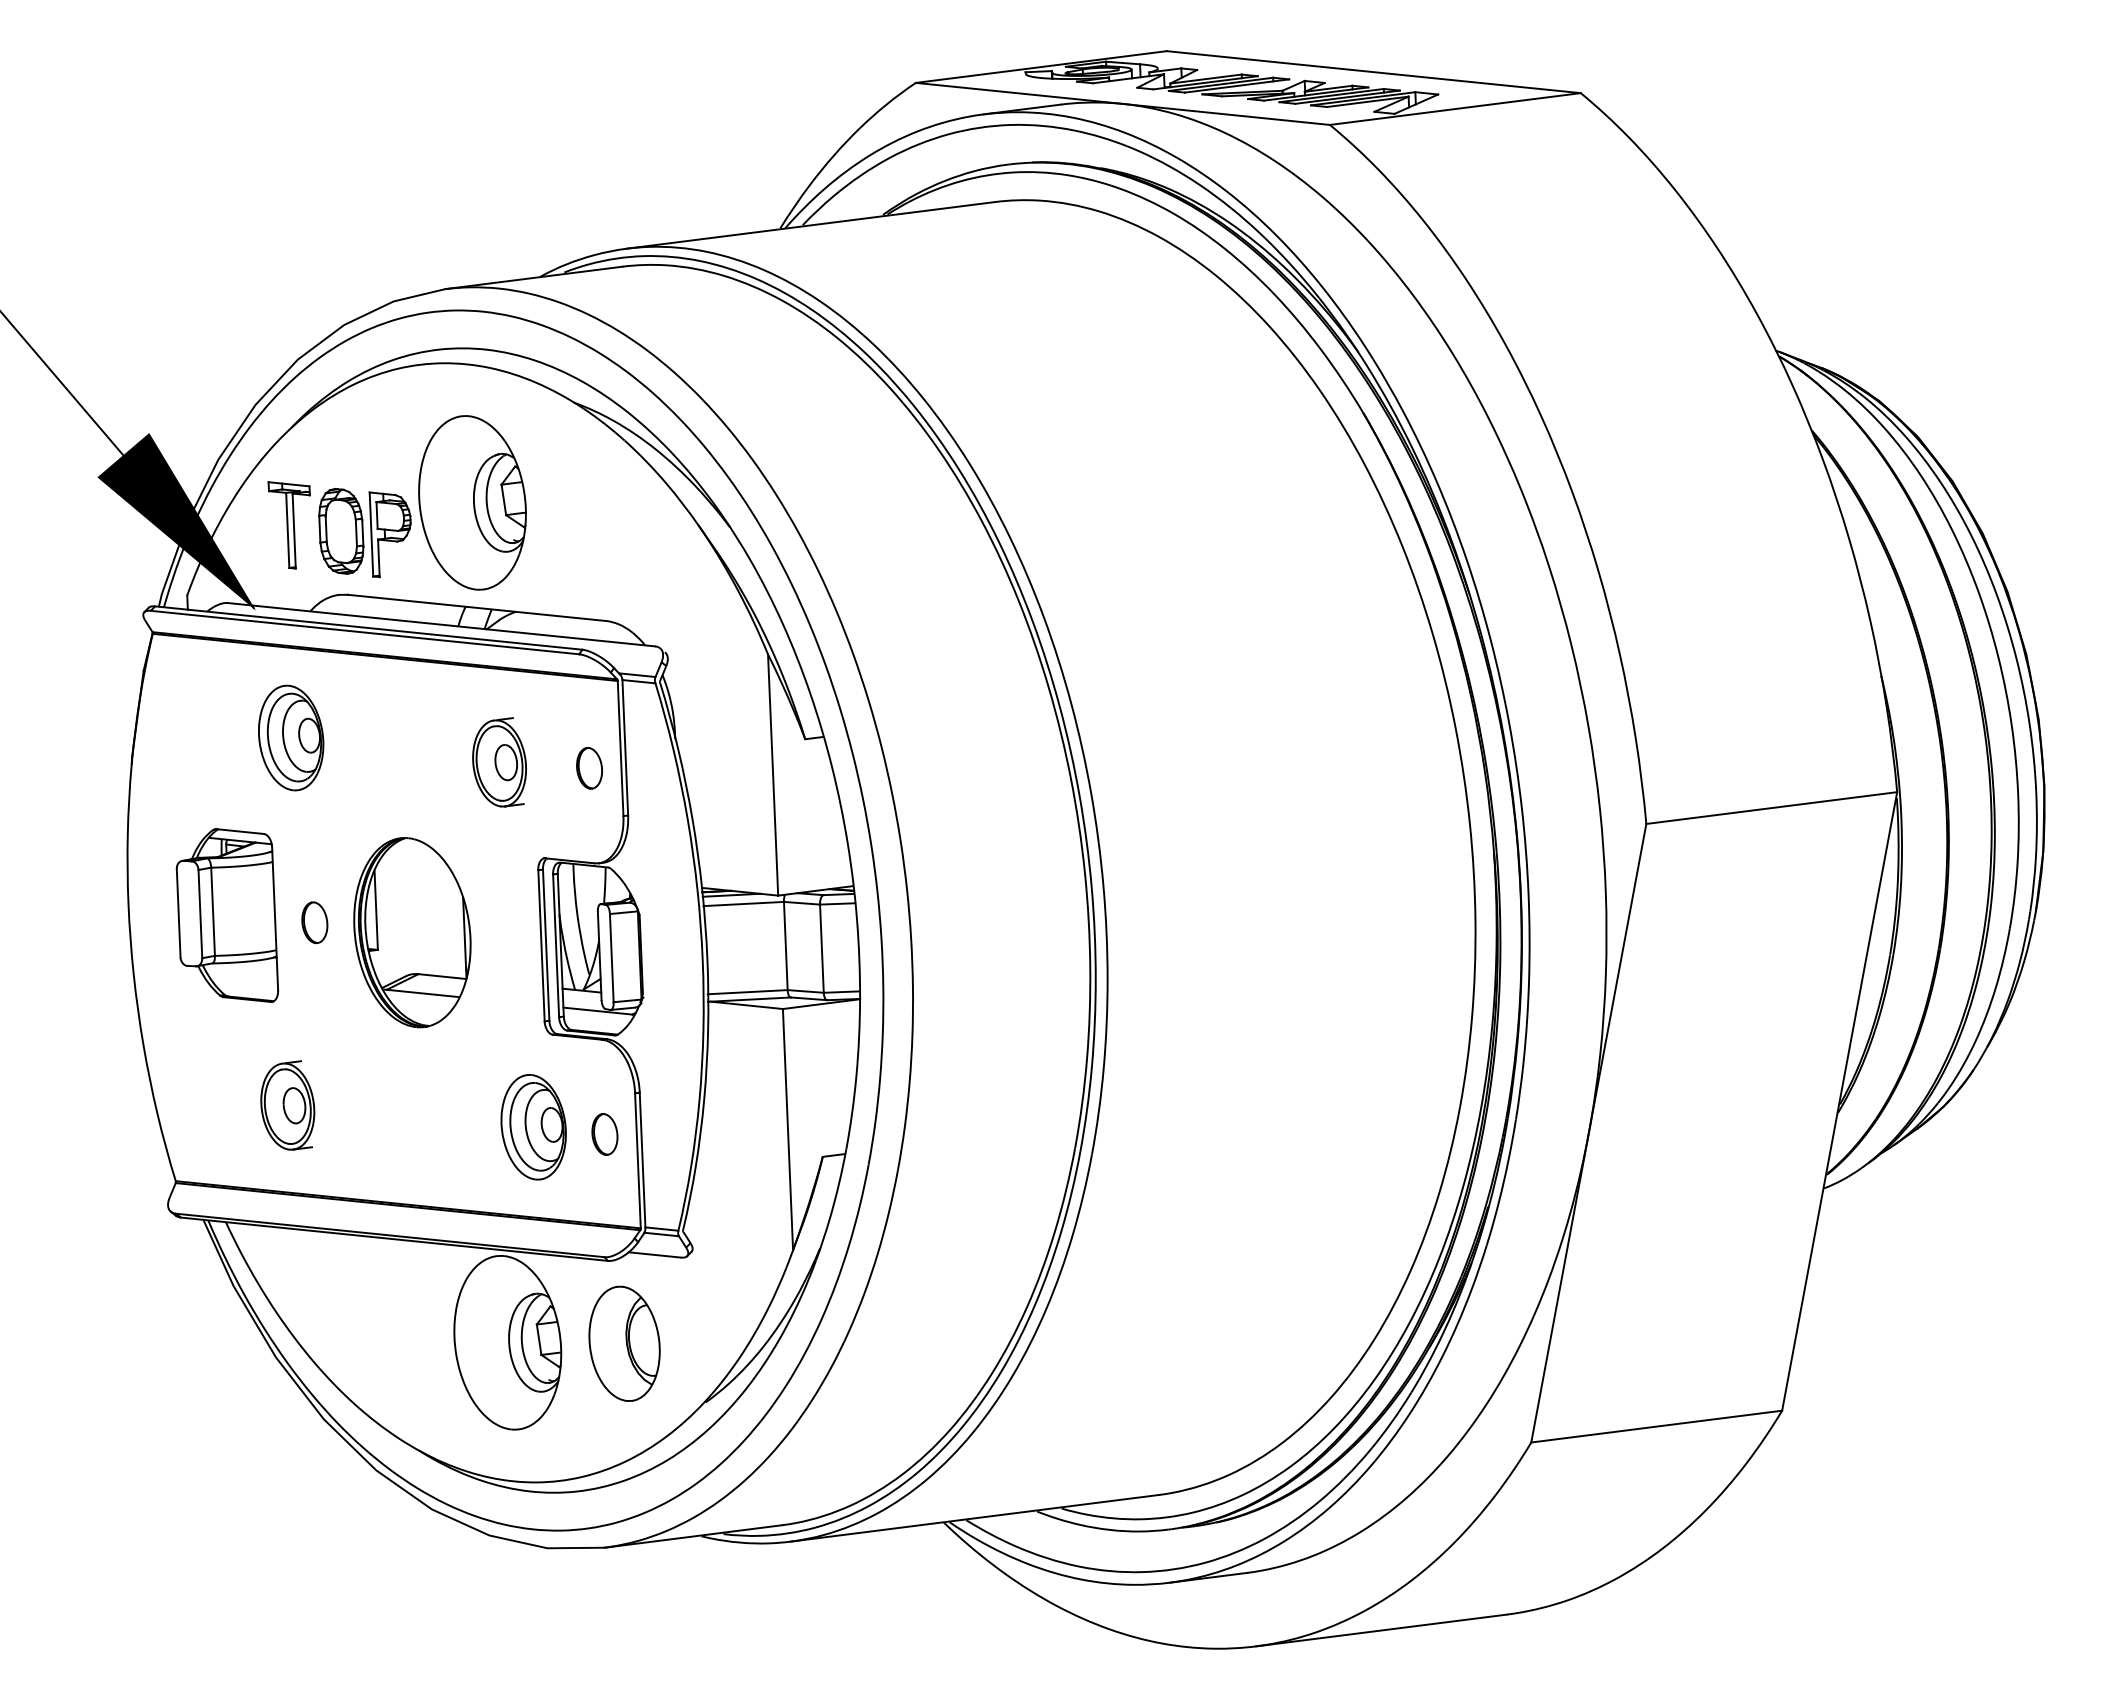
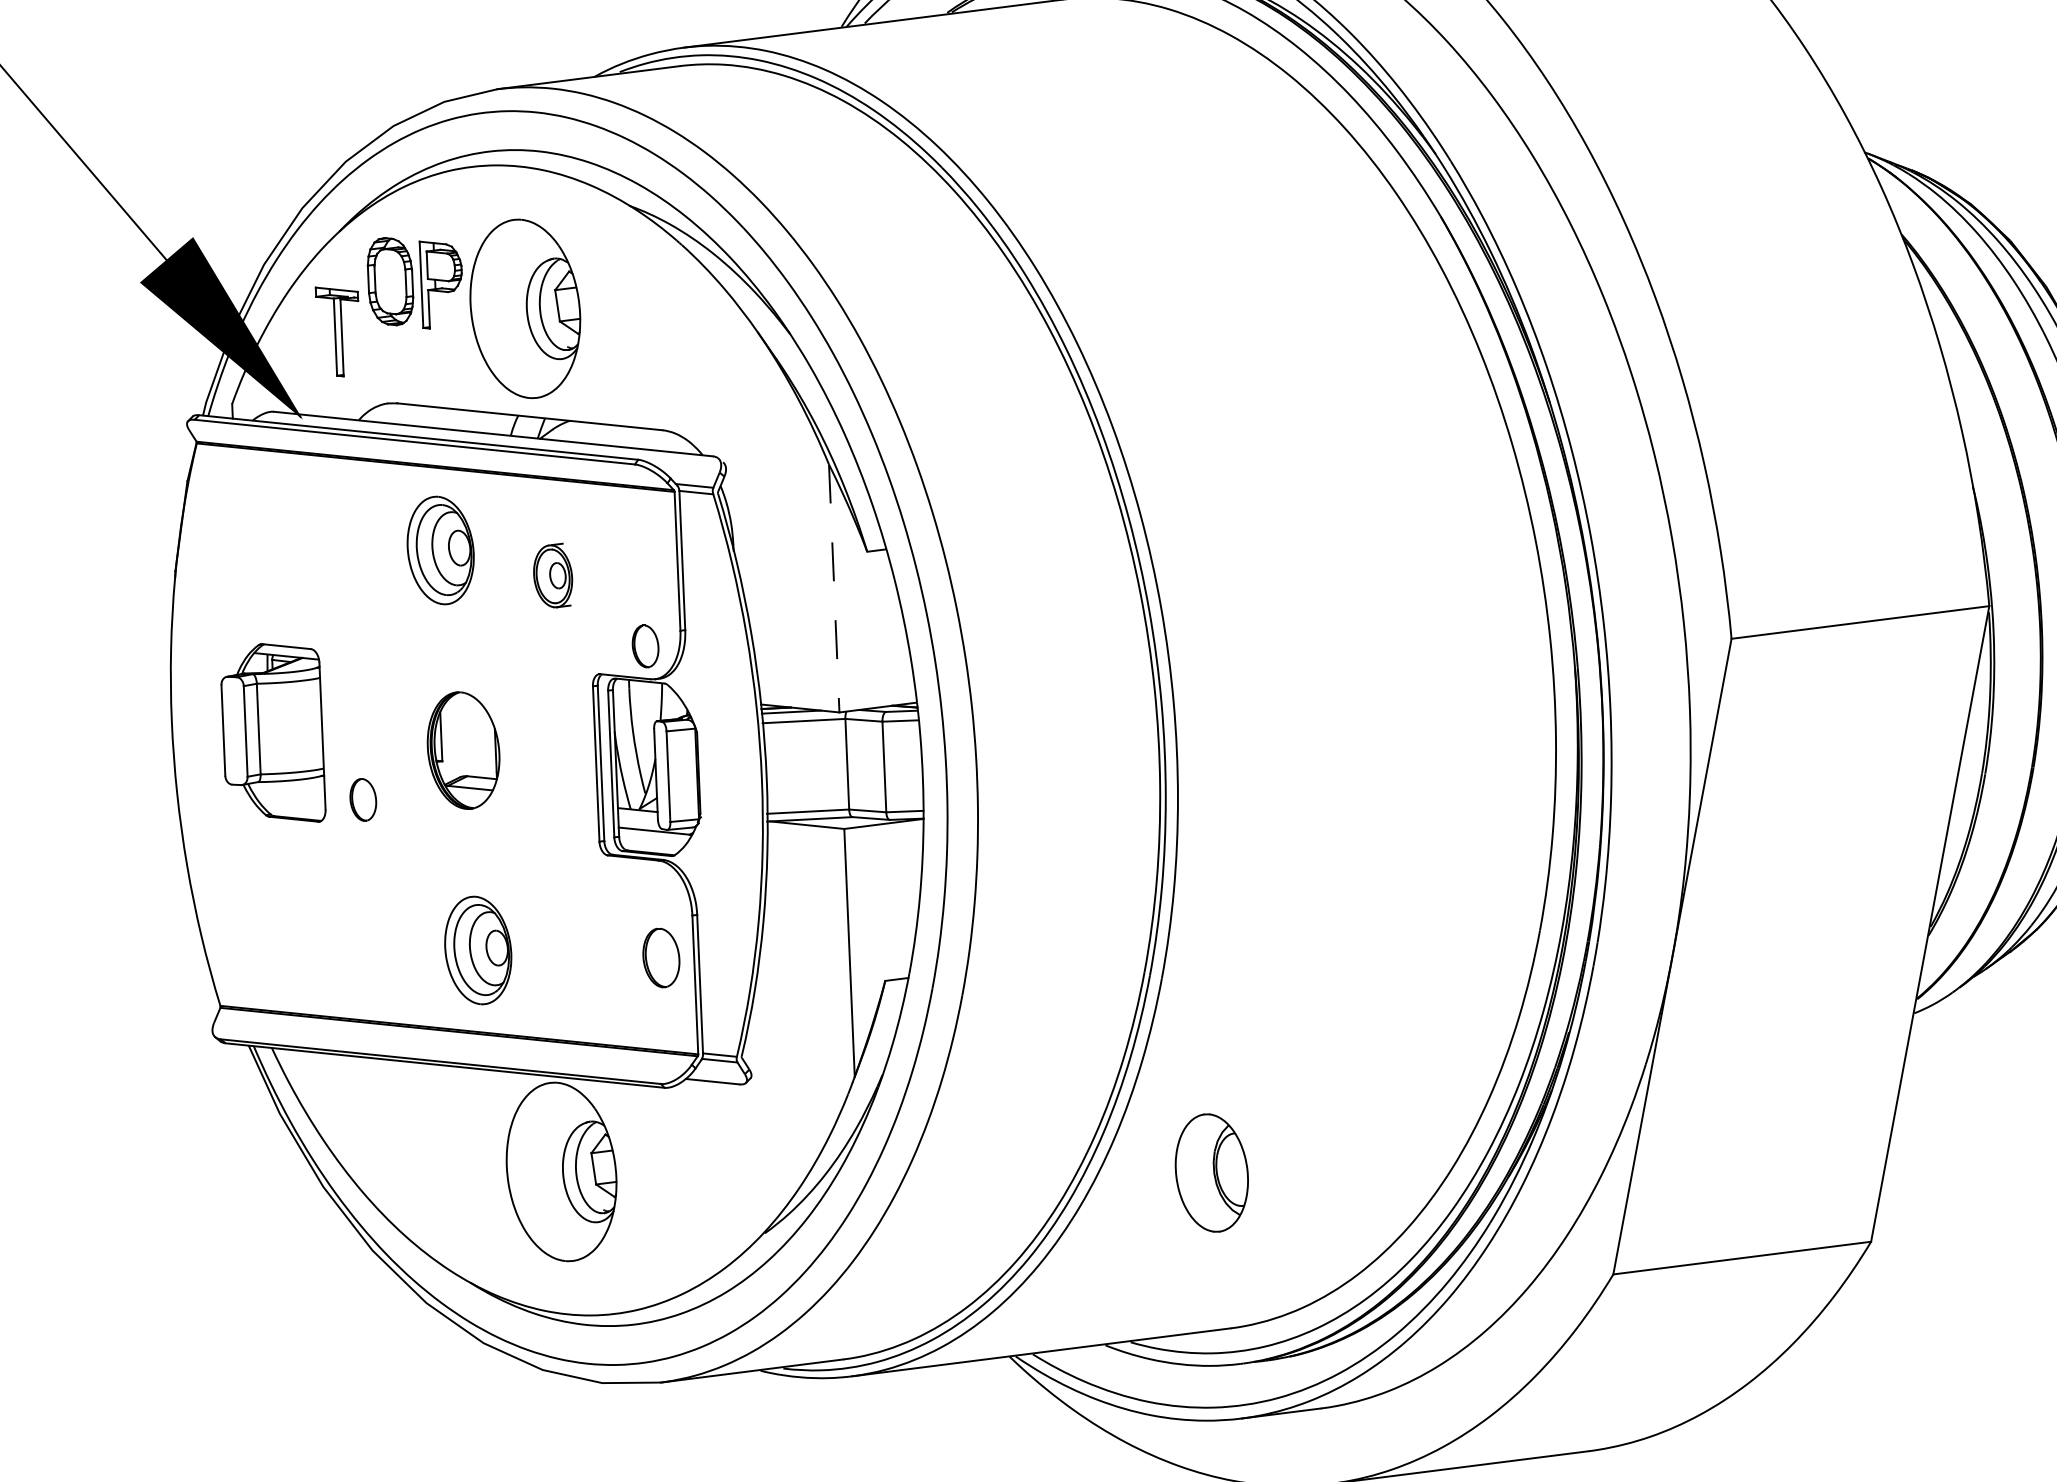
part: (364, 533) -> (414, 283), moved
part: (291, 737) -> (441, 549), moved
part: (499, 762) -> (553, 575), size x0.7
part: (589, 768) -> (645, 646), moved
line: (773, 775) -> (834, 589), solid -> dashed
part: (314, 922) -> (362, 799), moved
part: (412, 932) -> (463, 750), size x0.6
part: (287, 1105) -> (335, 928), removed
part: (533, 1127) -> (478, 950), moved
part: (604, 1134) -> (660, 957), size x1.4
part: (624, 1343) -> (1211, 1172), moved

